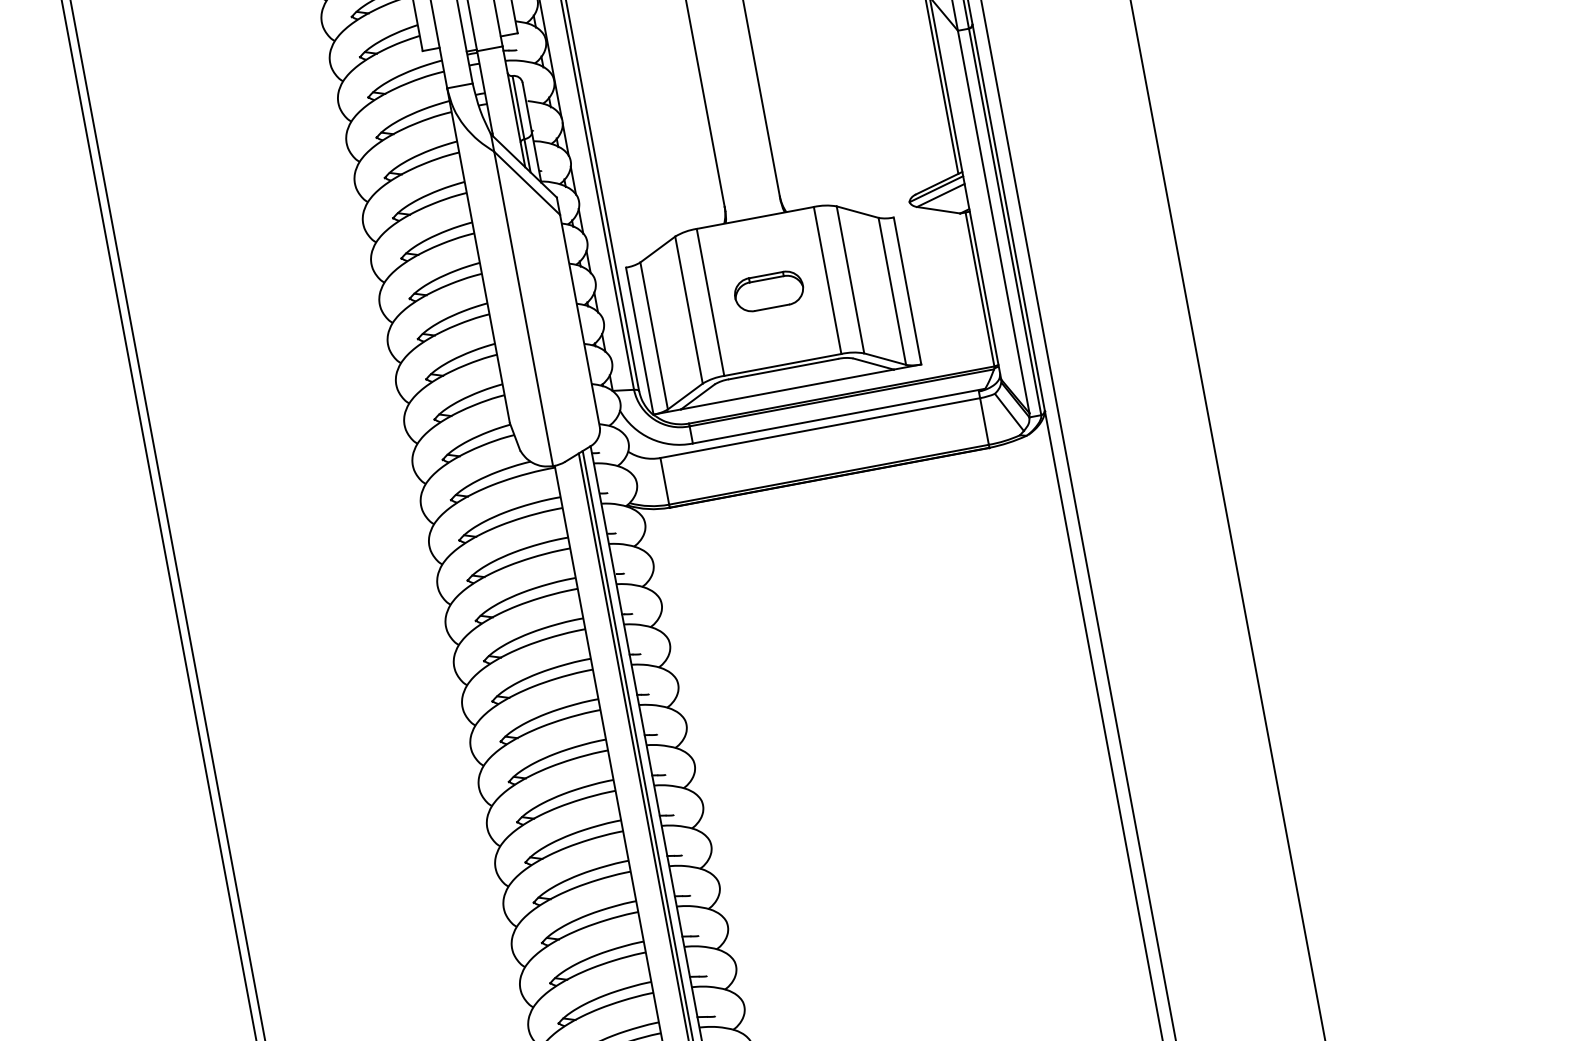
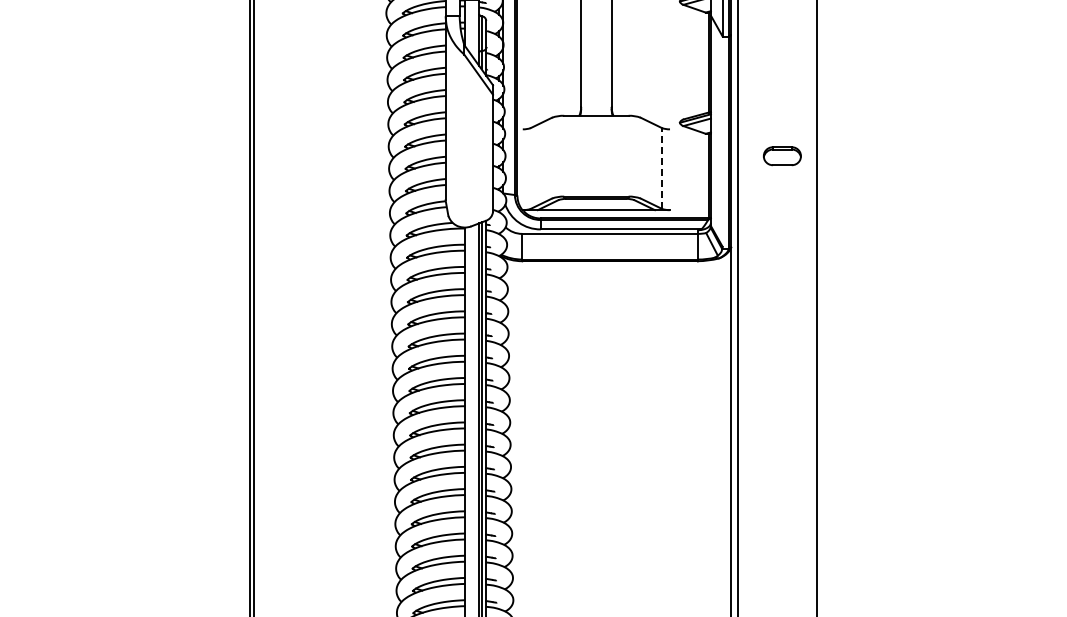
line: (993, 221) -> (722, 141), removed
line: (849, 278) -> (640, 157), removed
line: (827, 279) -> (628, 155), removed
line: (891, 289) -> (661, 167), solid -> dashed
line: (908, 290) -> (670, 169), removed
part: (769, 291) -> (782, 156), moved
line: (710, 301) -> (564, 155), removed
line: (523, 307) -> (464, 140), removed
line: (689, 308) -> (552, 157), removed
line: (653, 336) -> (530, 168), removed
line: (639, 340) -> (522, 169), removed

